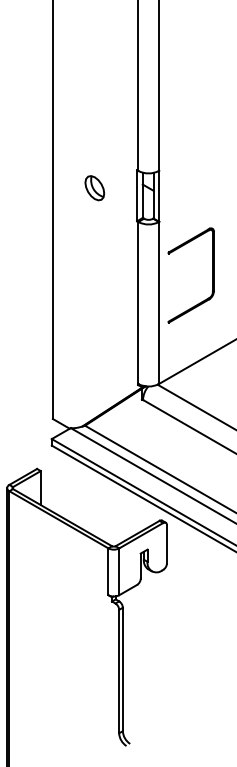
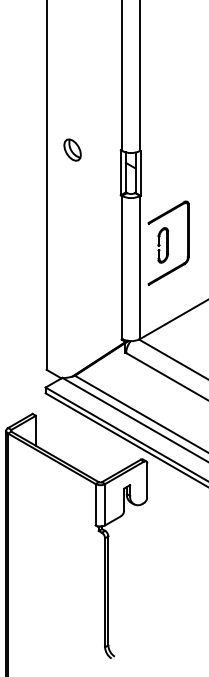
part: (94, 187) -> (72, 149), moved
part: (185, 278) -> (163, 245), added

